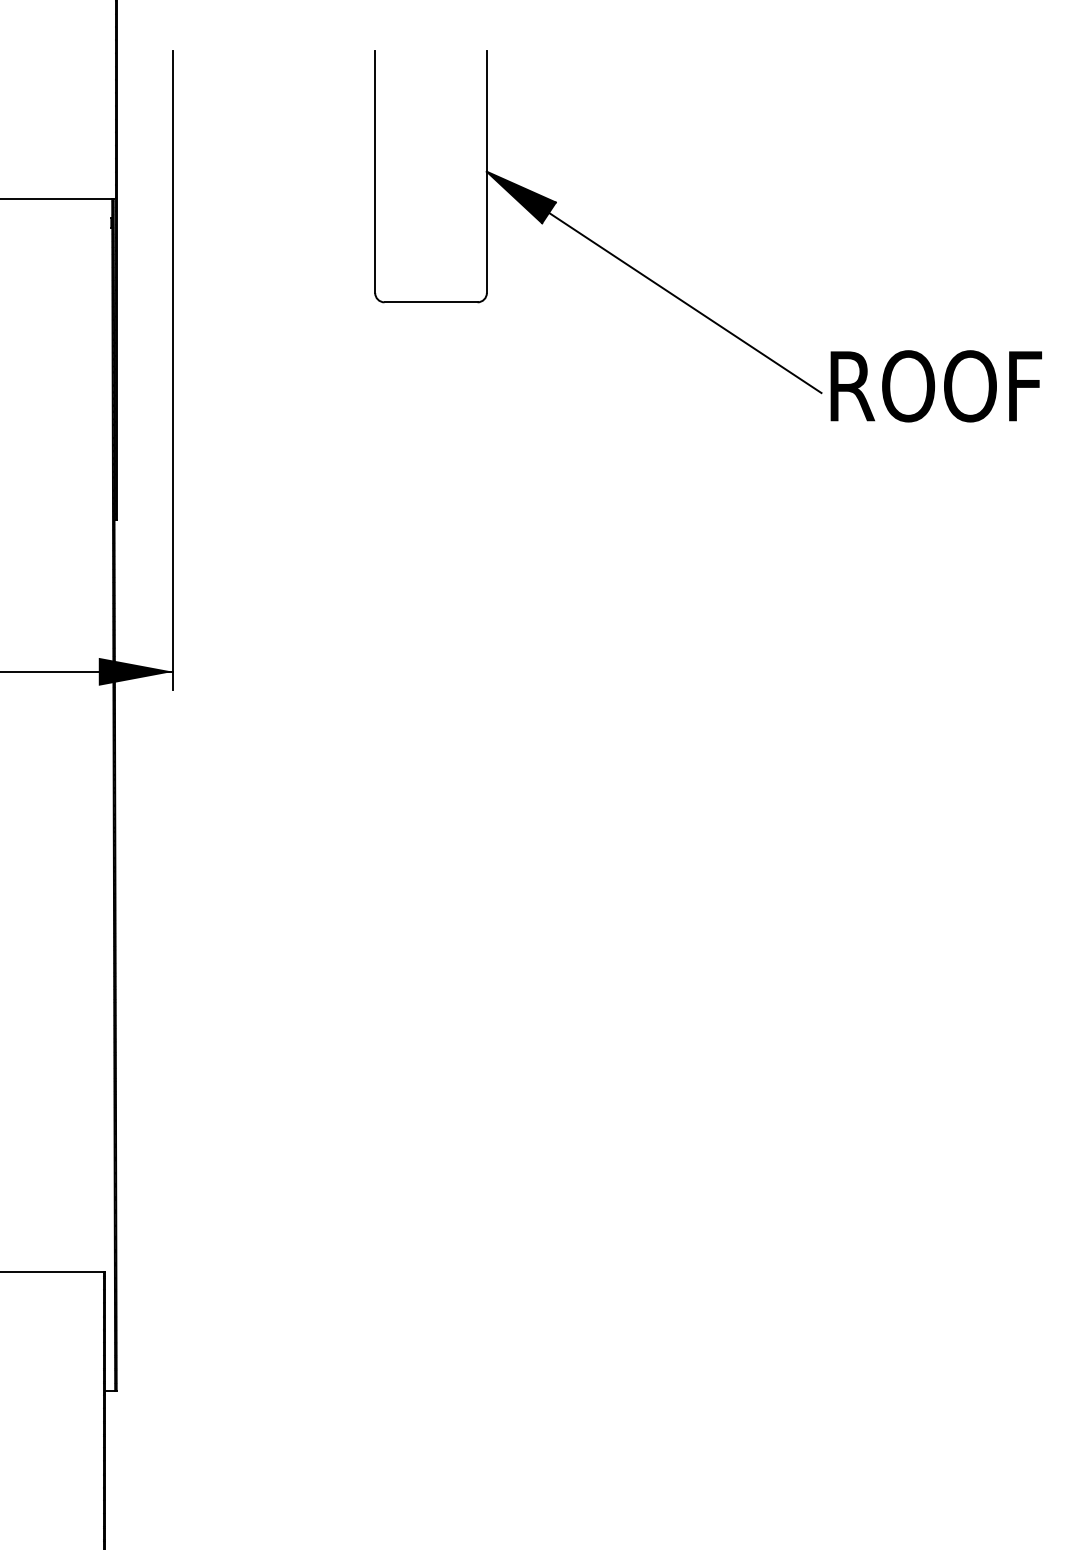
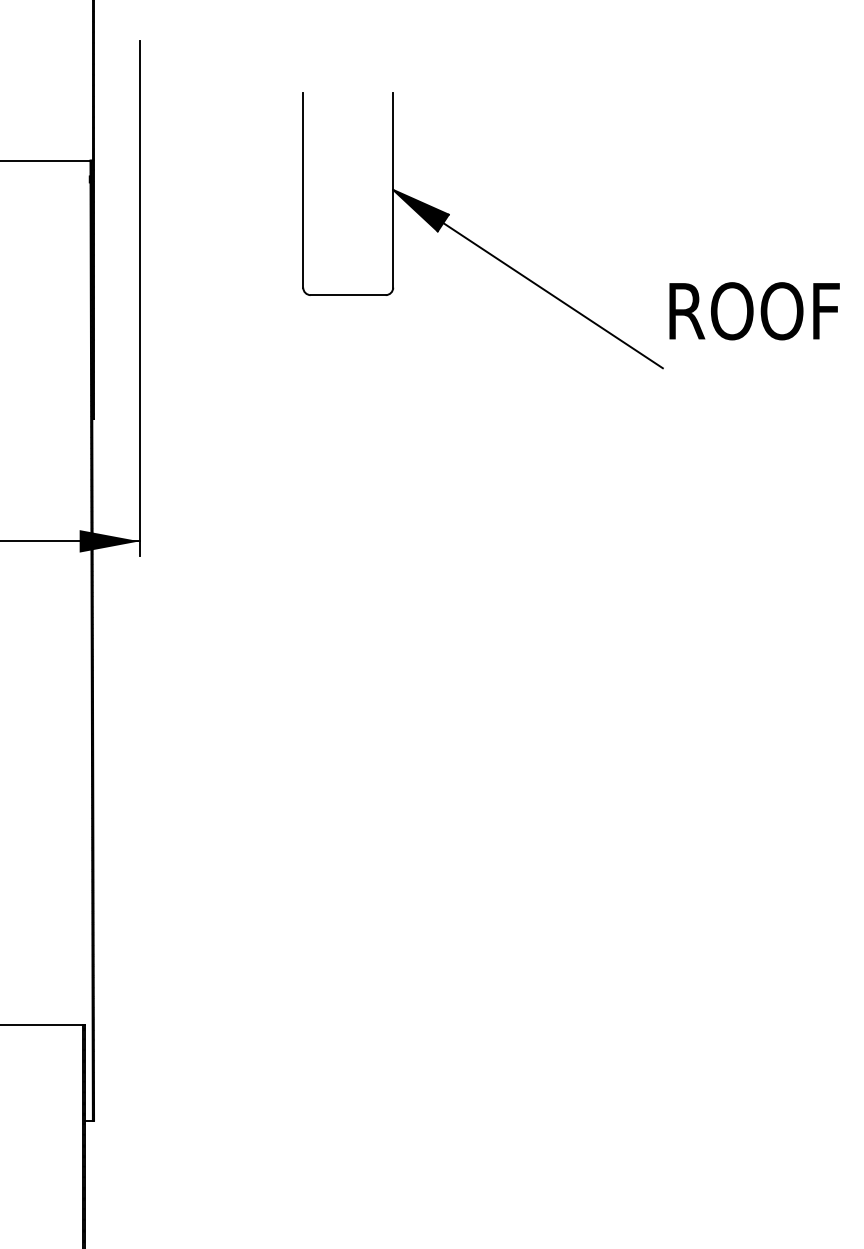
part: (588, 237) -> (475, 242), moved

